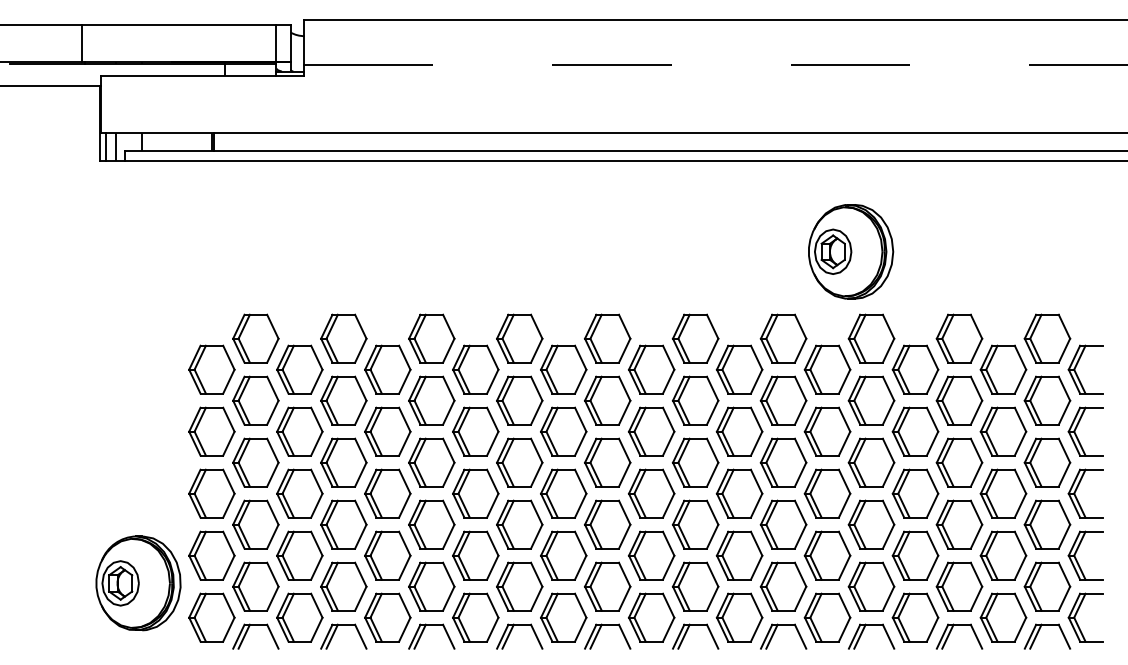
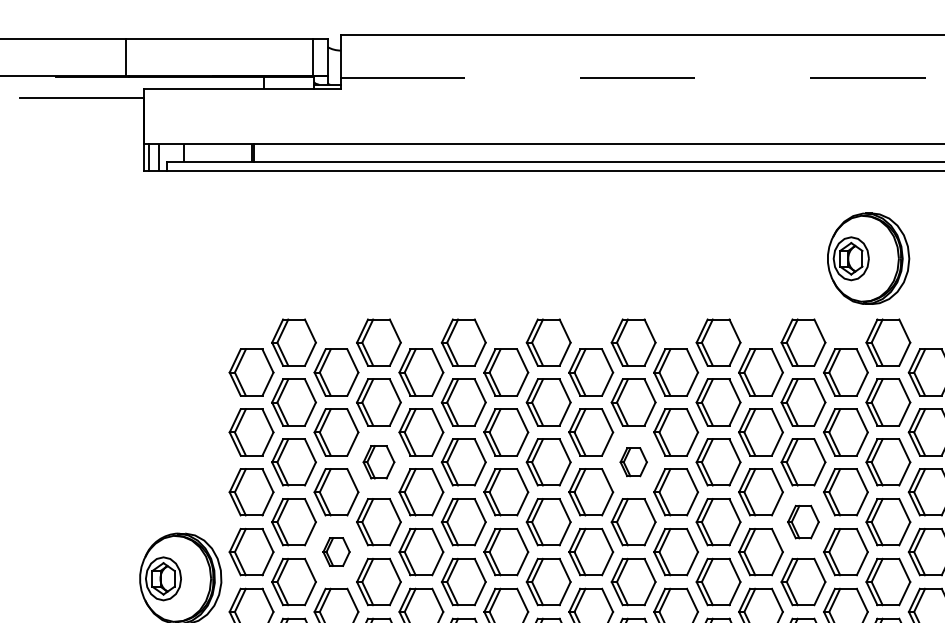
part: (343, 462) -> (378, 462), size x0.7
part: (607, 462) -> (633, 462), size x0.6
part: (783, 524) -> (803, 522), size x0.7
part: (299, 555) -> (336, 551), size x0.6

